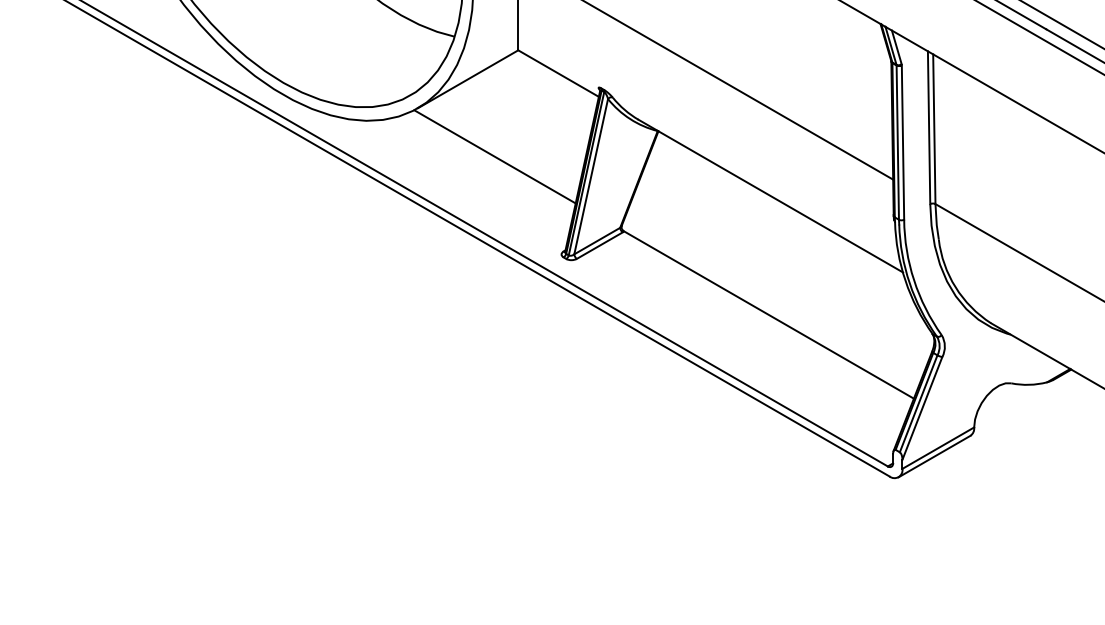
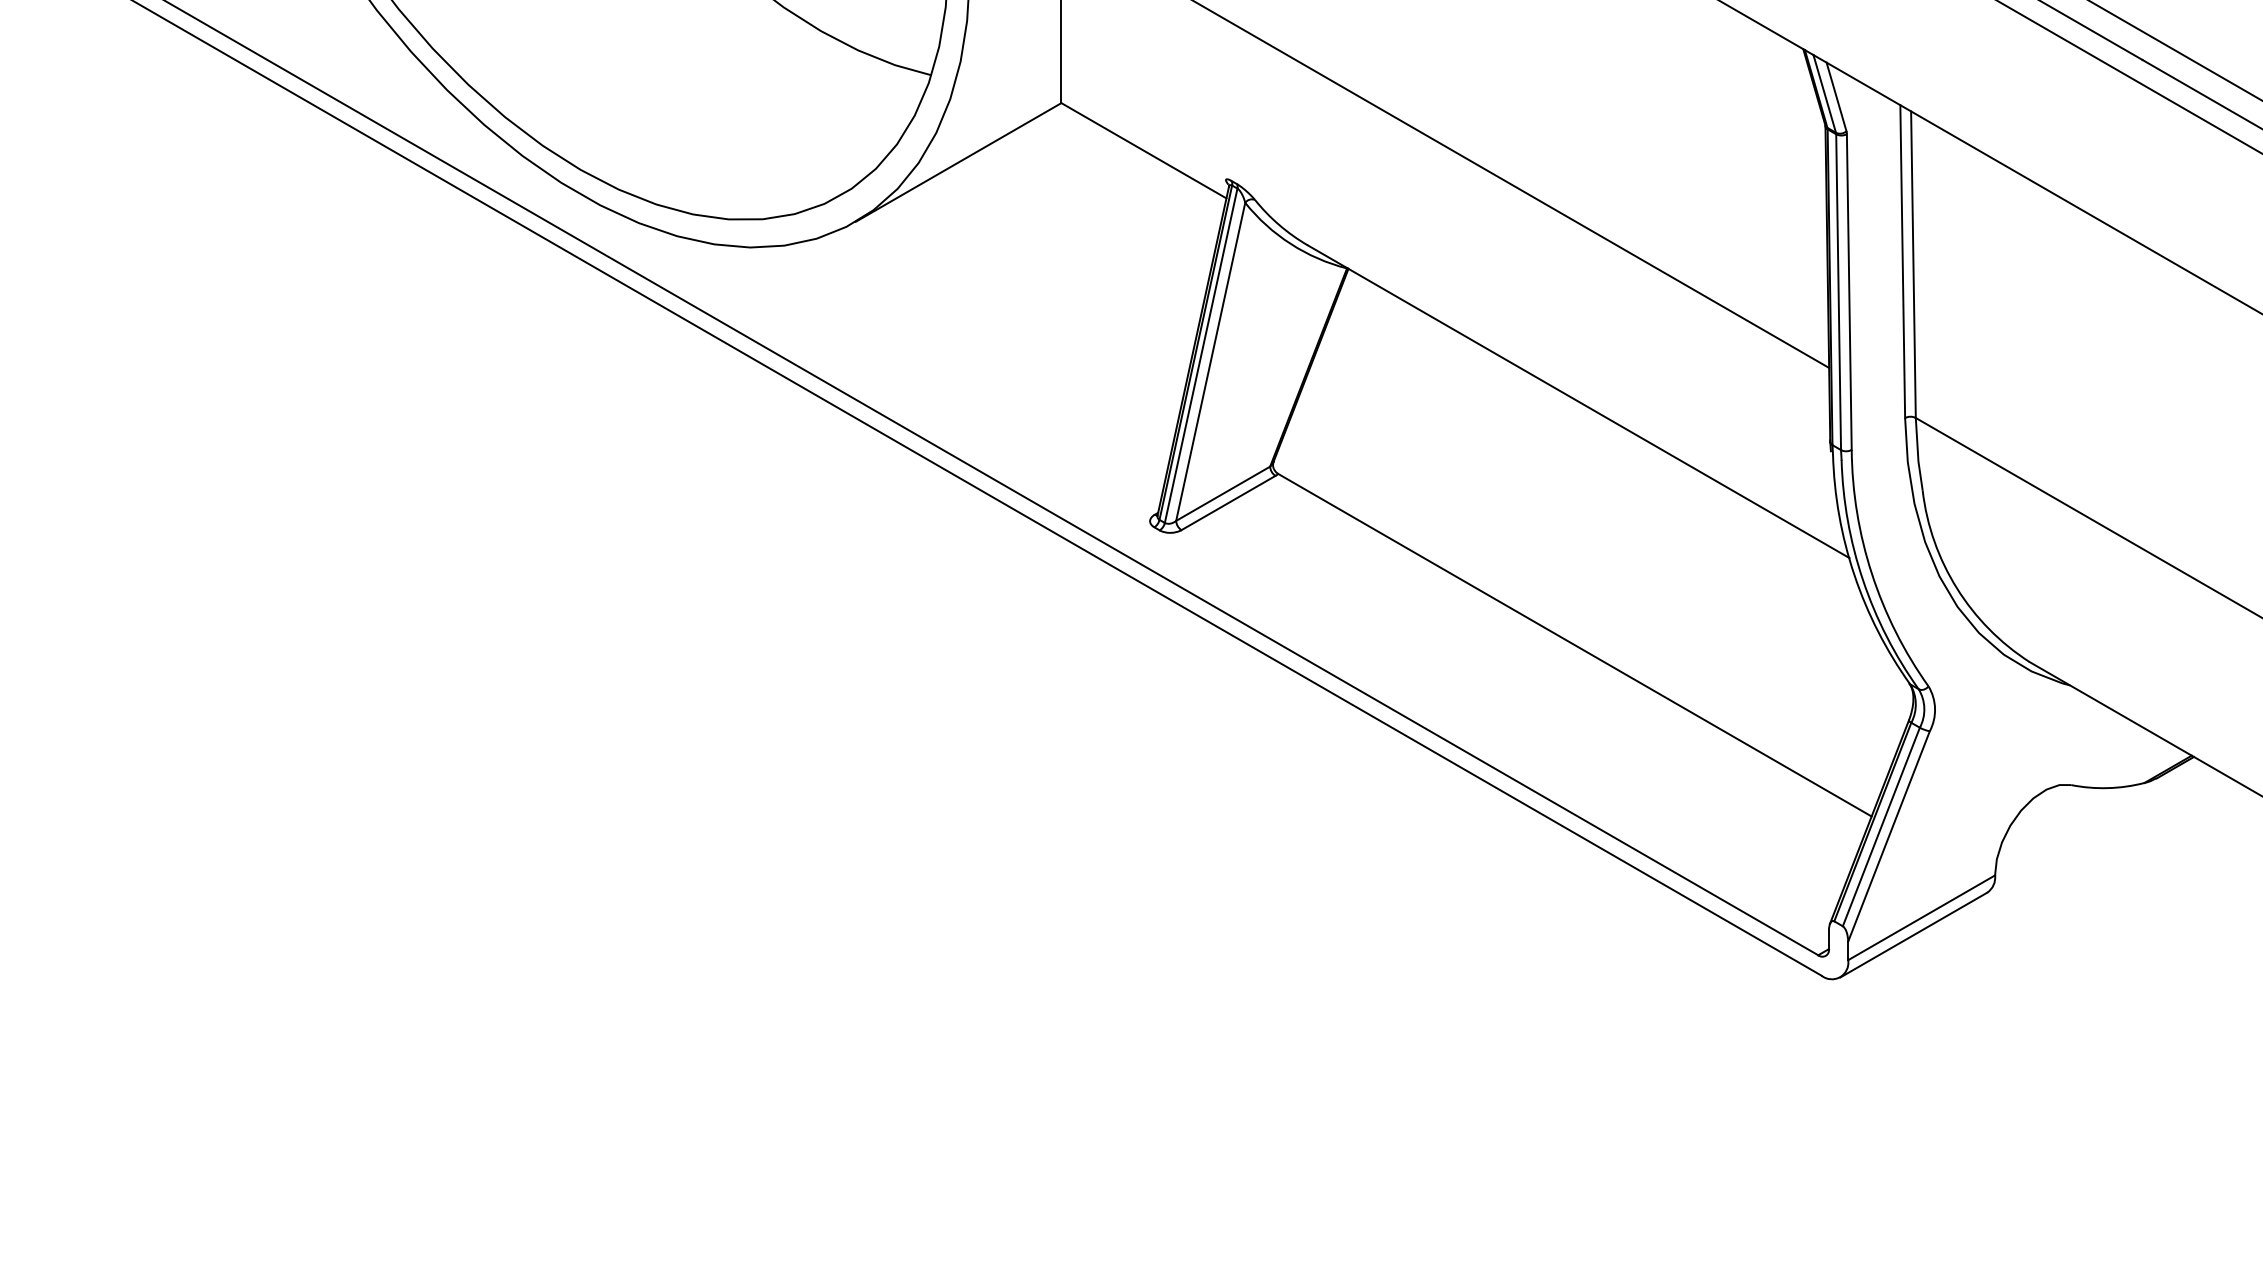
line: (494, 156) -> (1012, 320), removed

